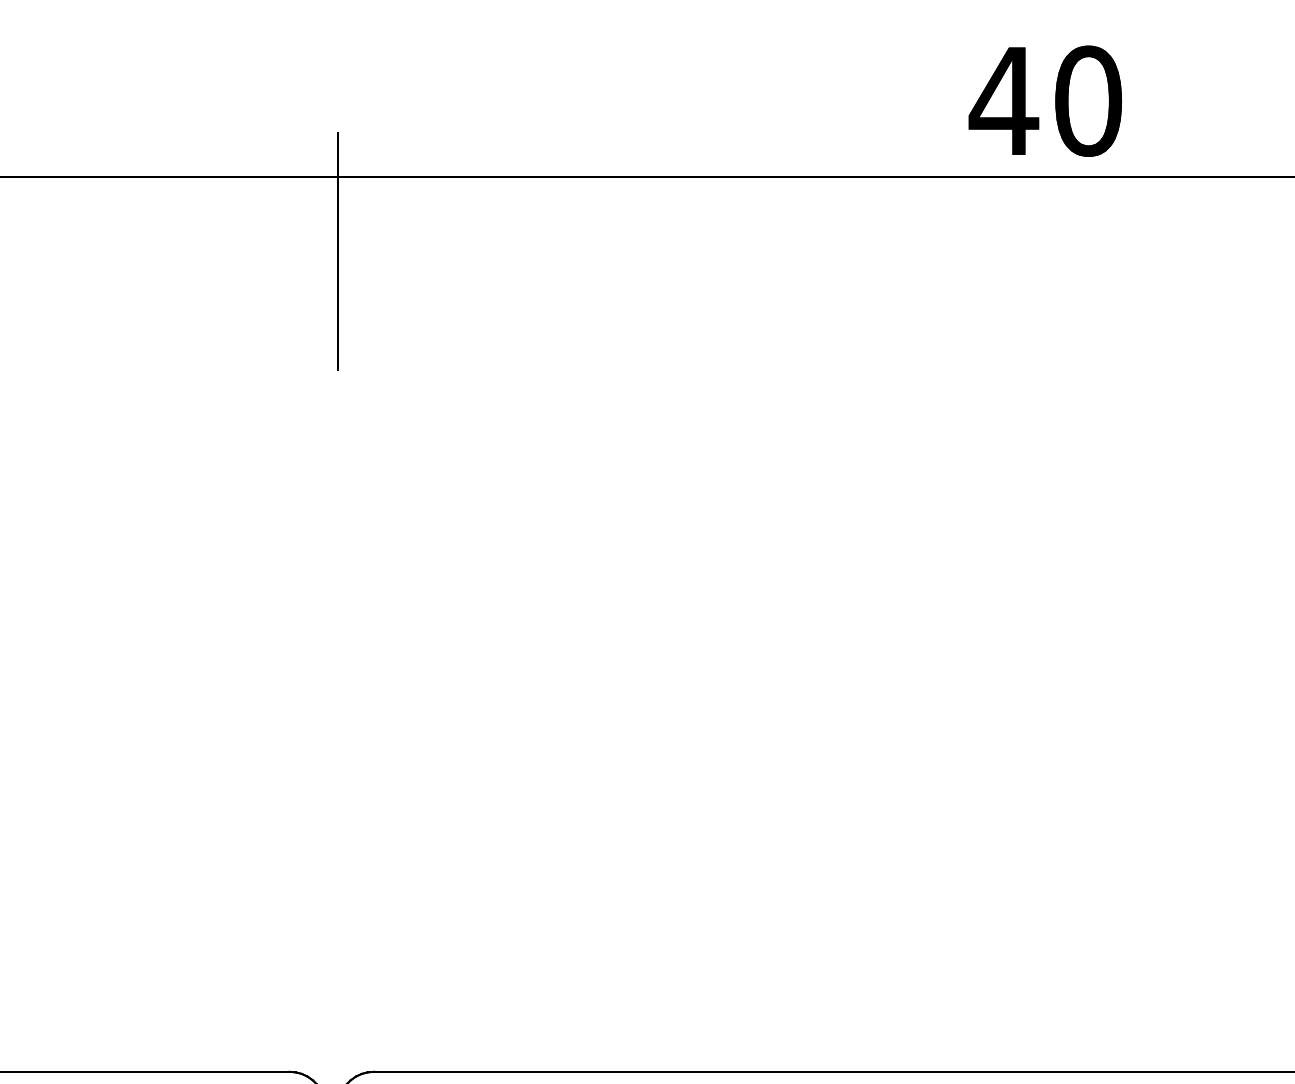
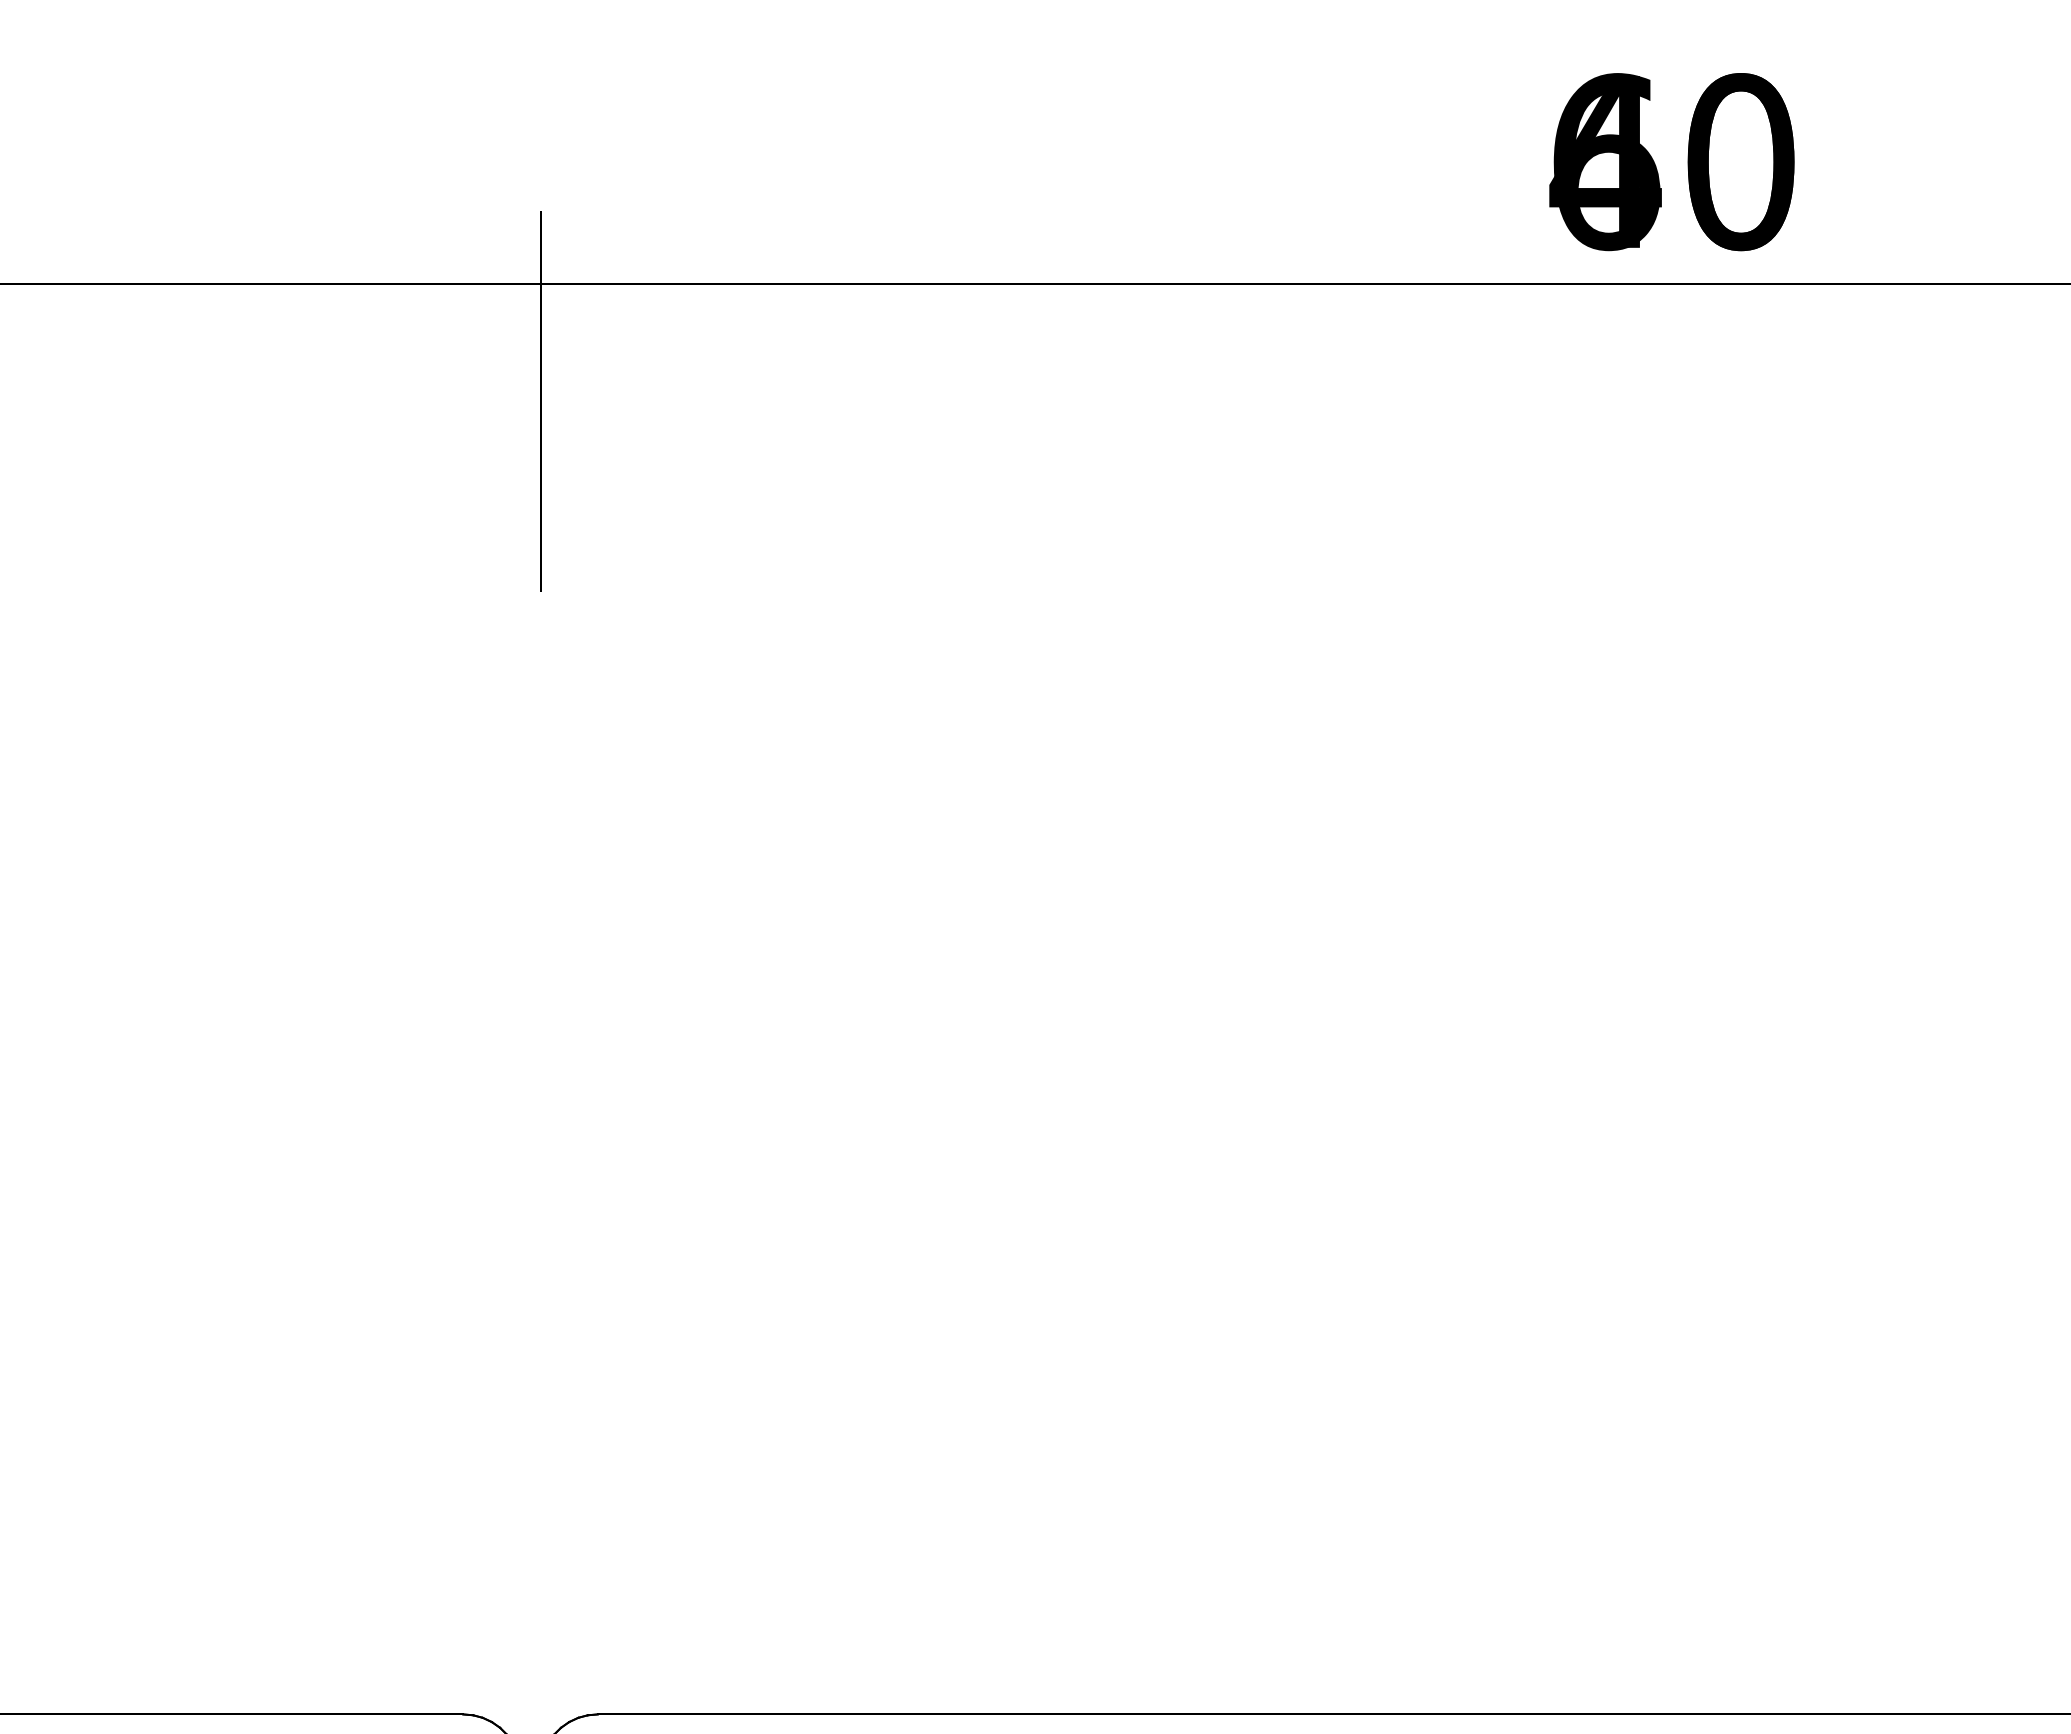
text: (1003, 100) -> (1604, 160), 40 -> 60

